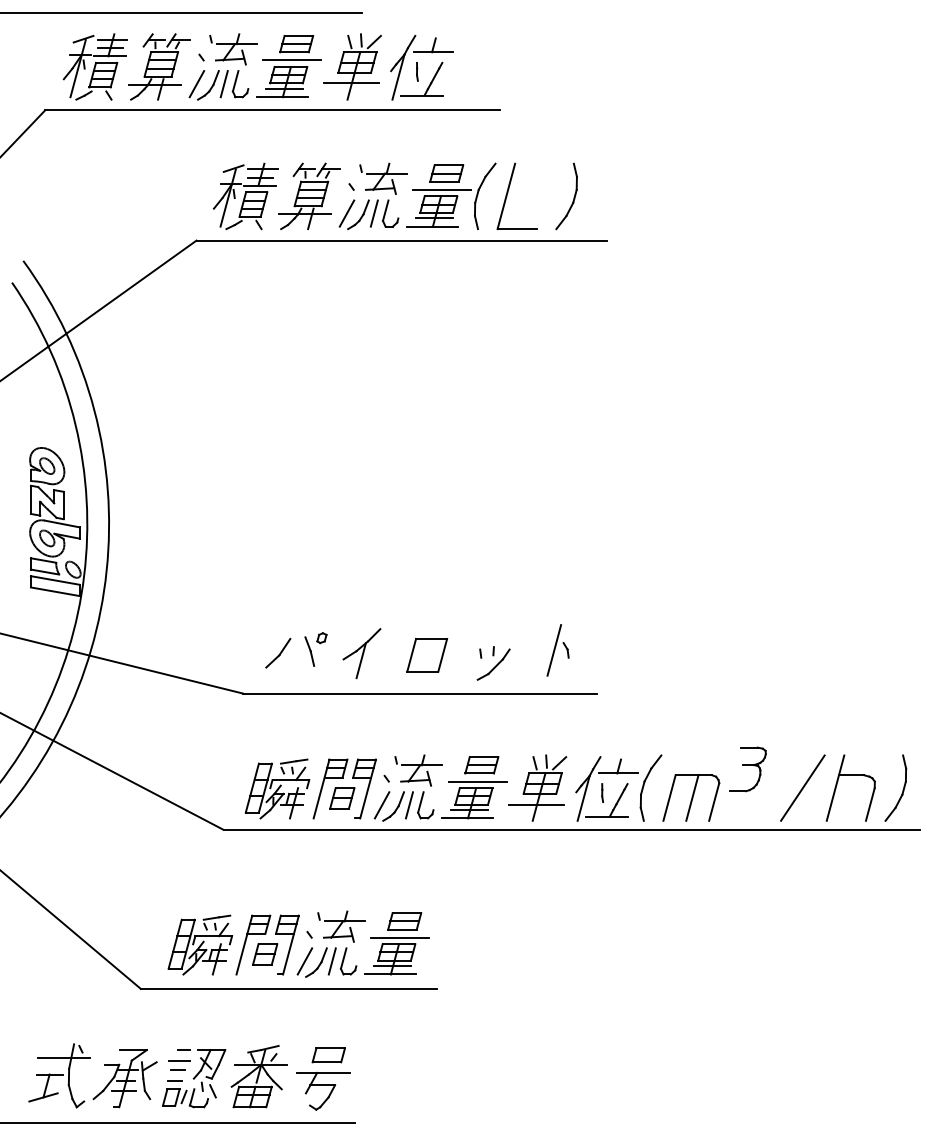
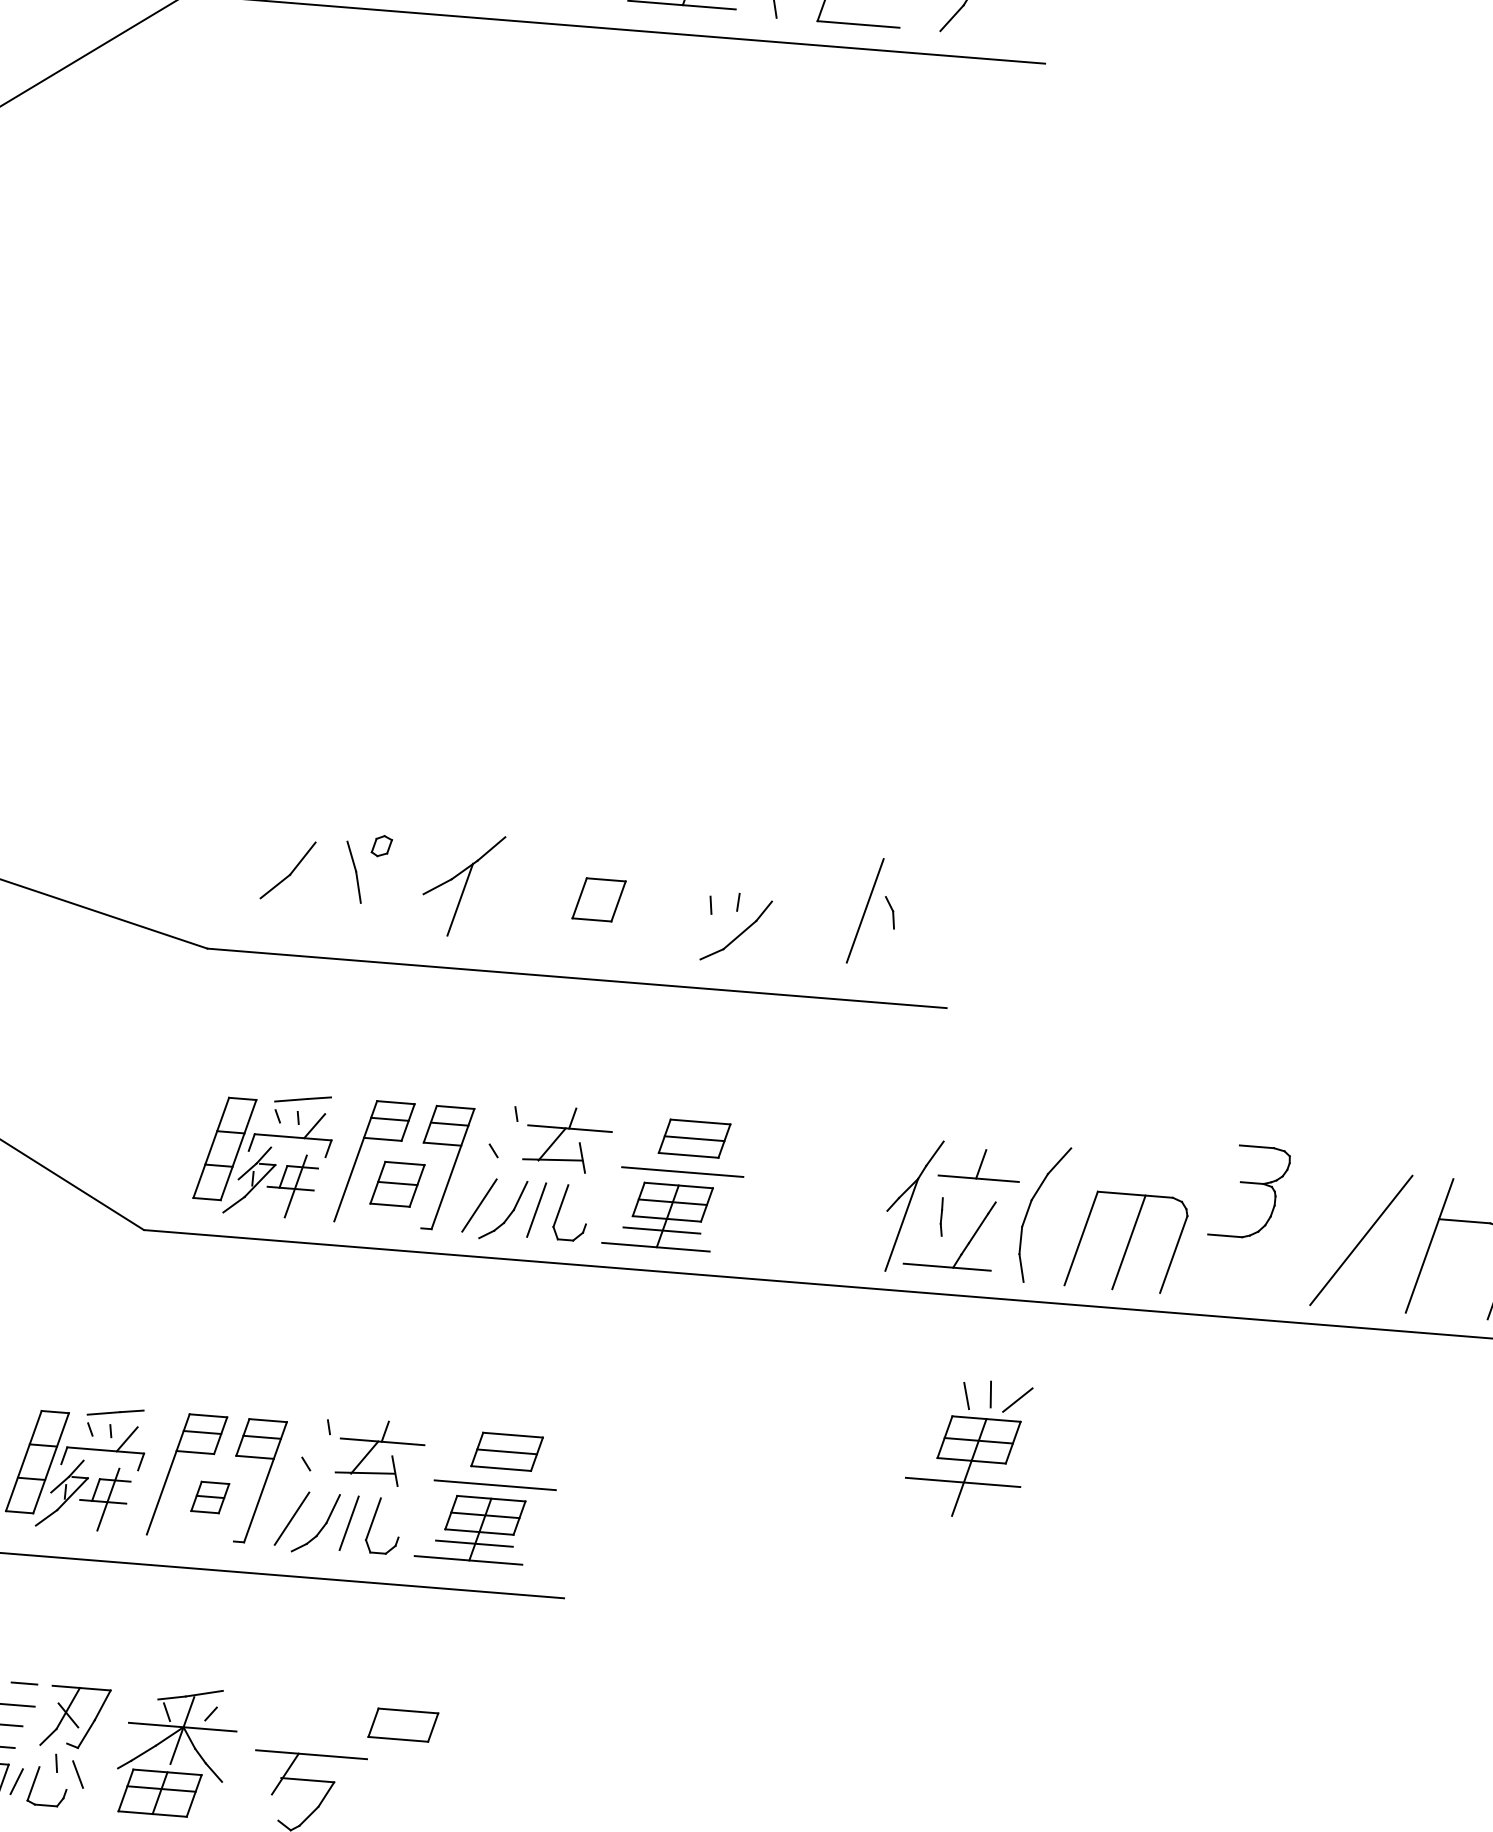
part: (427, 655) -> (599, 900), size x0.6
part: (537, 787) -> (967, 1447), moved
part: (265, 954) -> (210, 1497), size x0.7
part: (328, 1055) -> (402, 1725), moved

